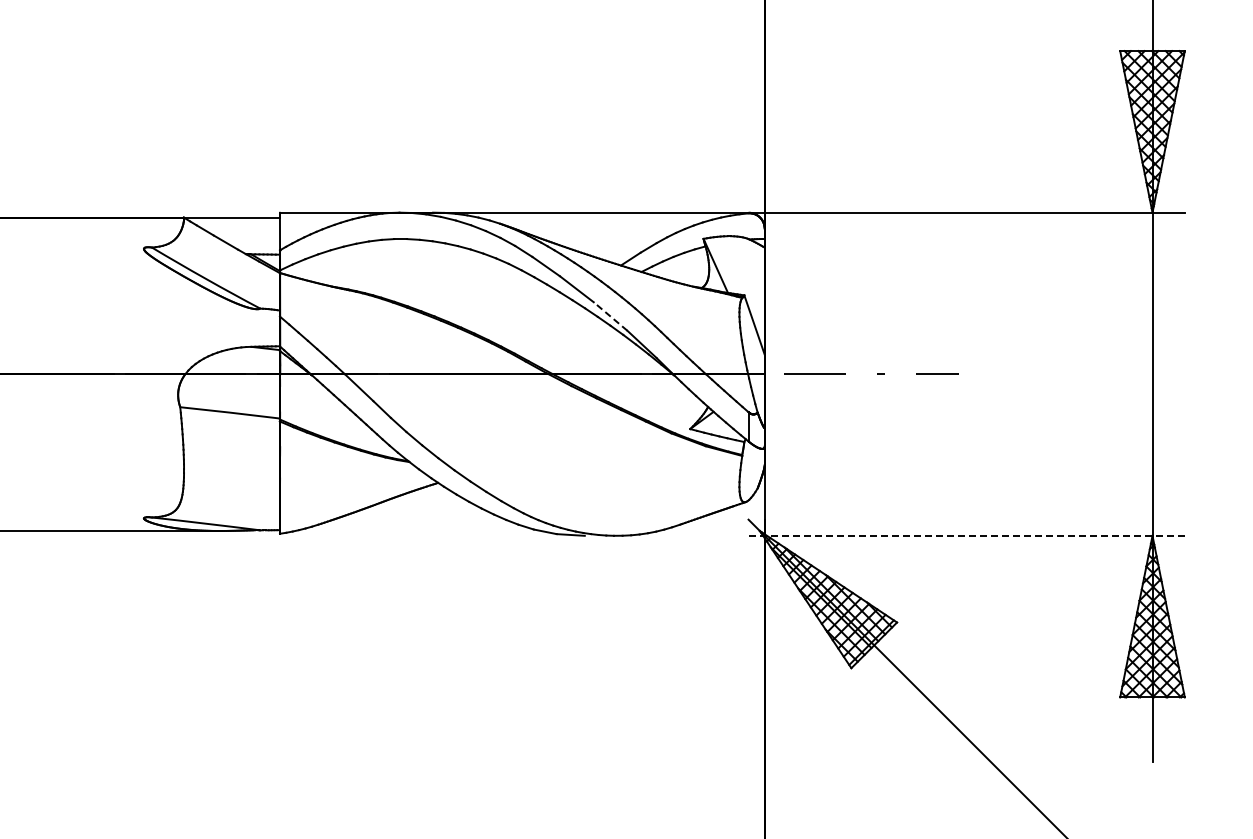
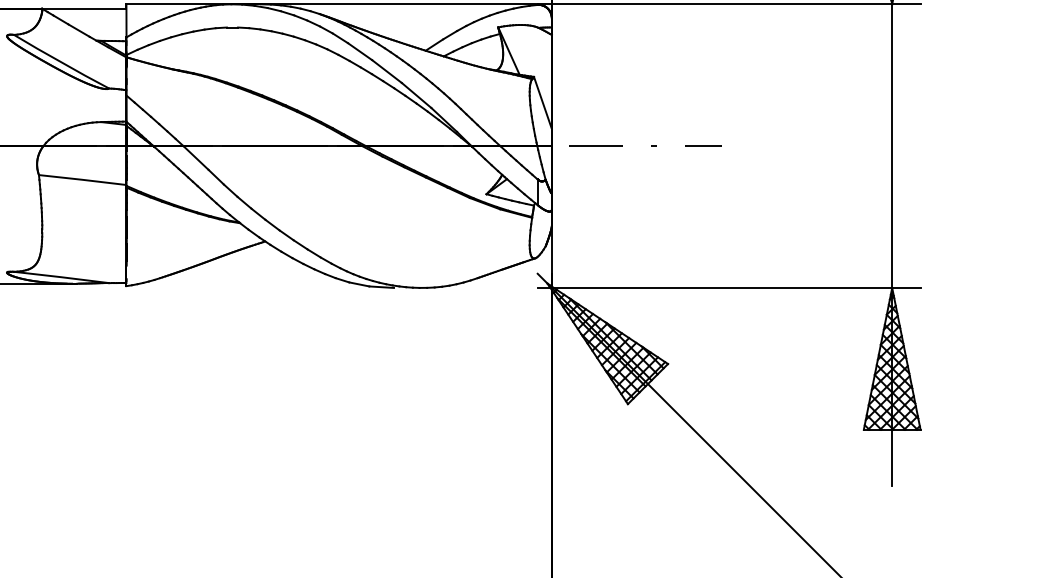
line: (610, 316) -> (416, 95), dashed -> solid
line: (967, 535) -> (729, 287), dashed -> solid

